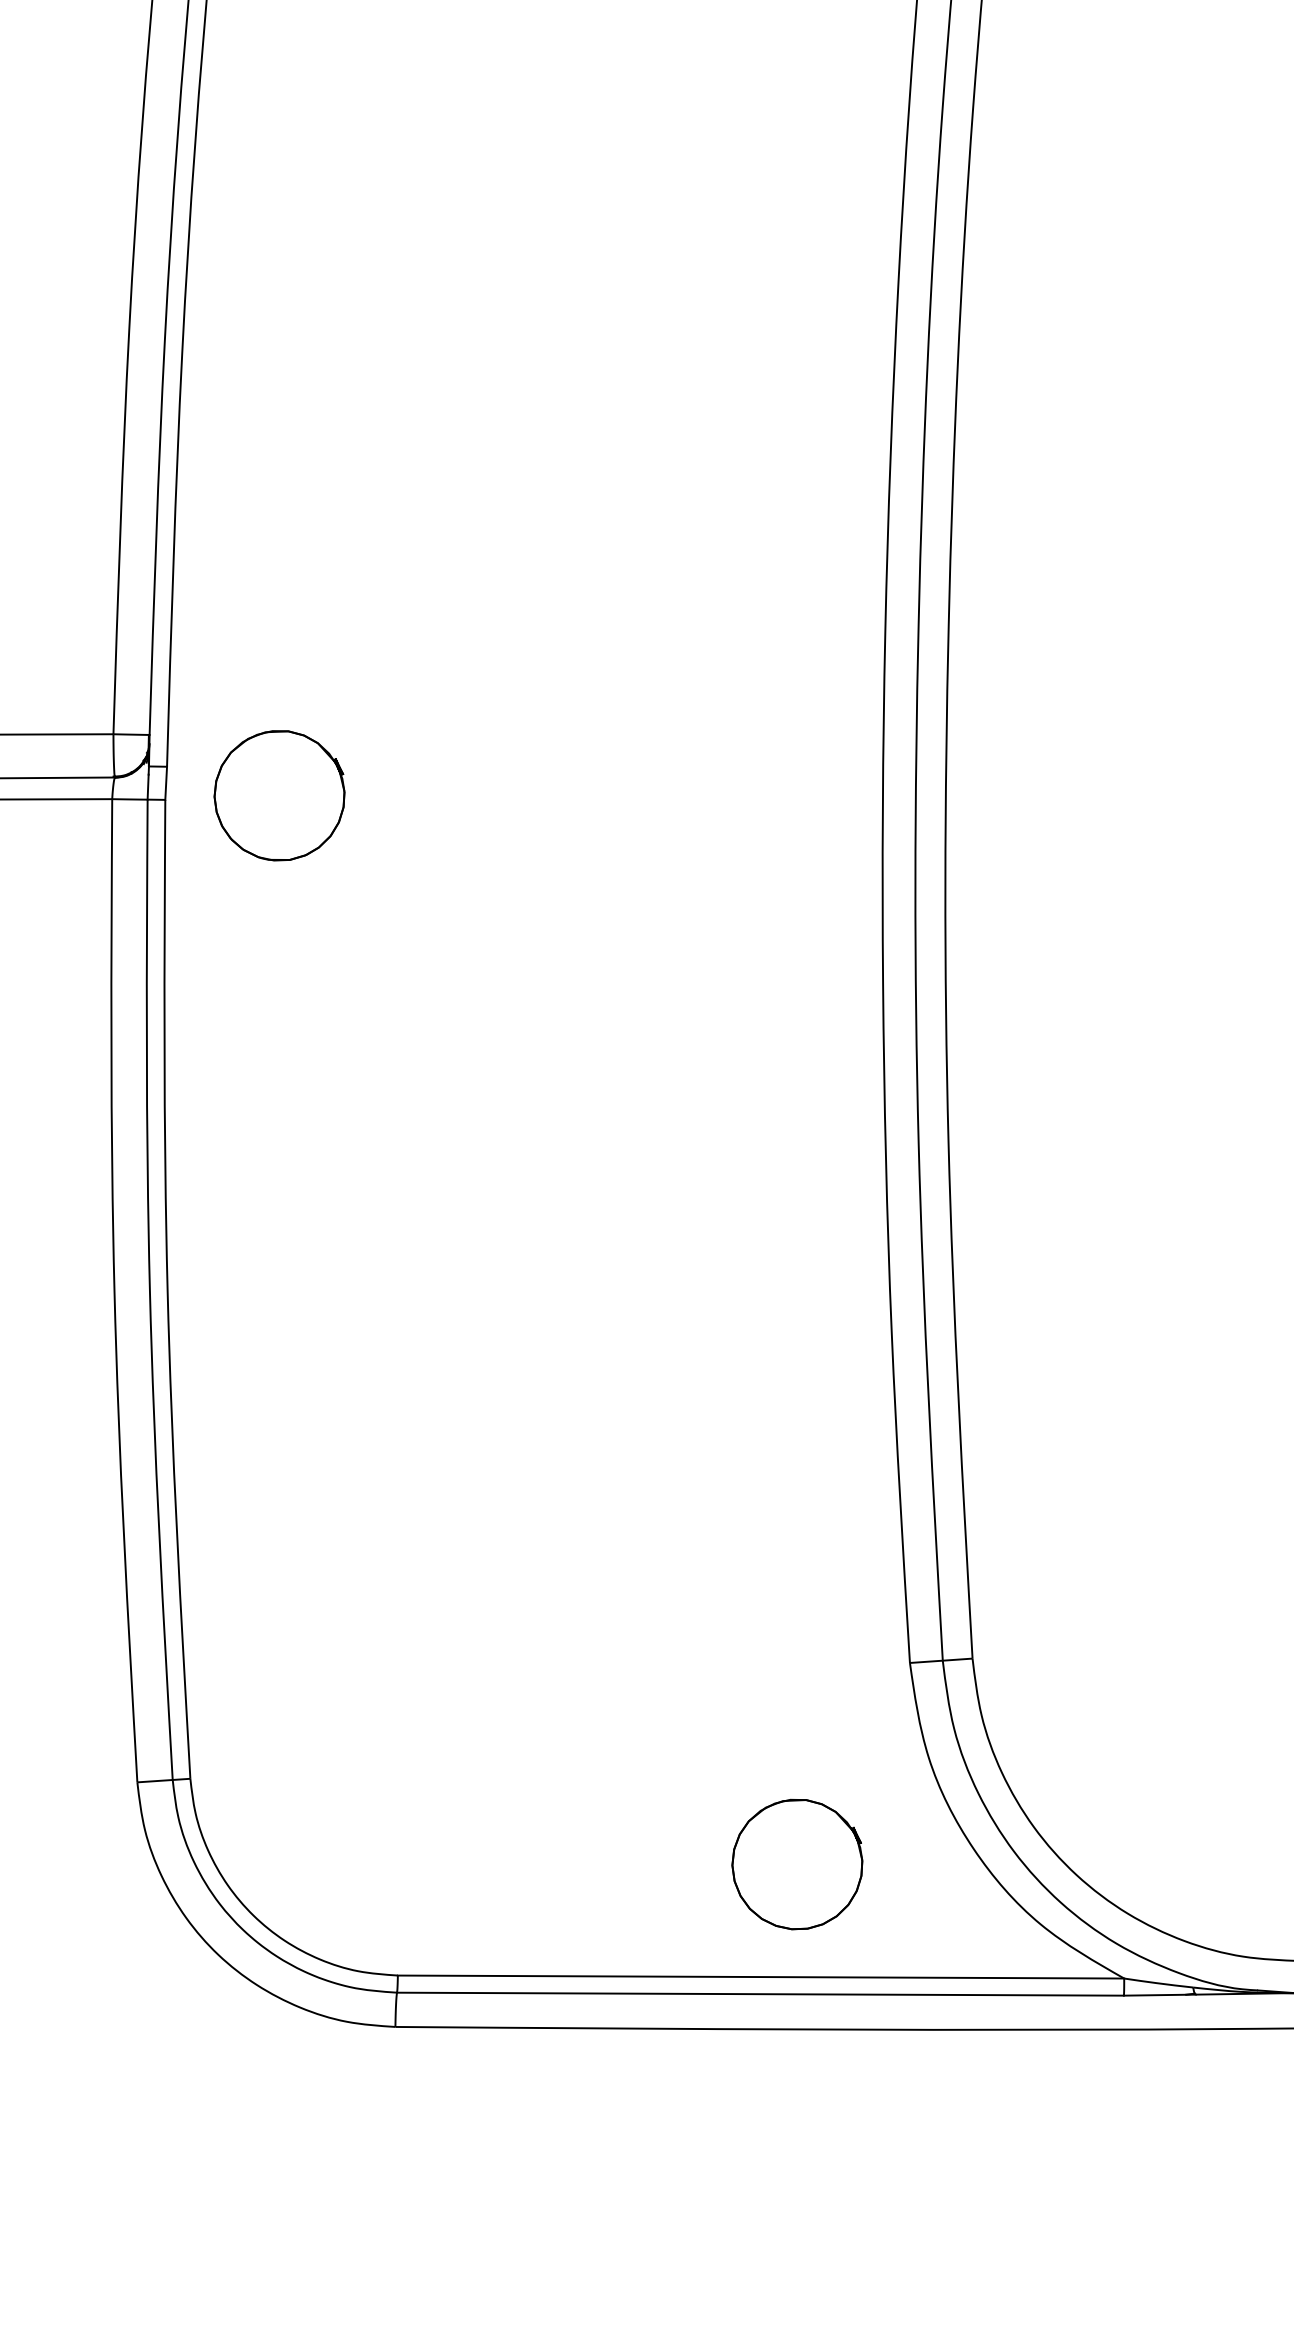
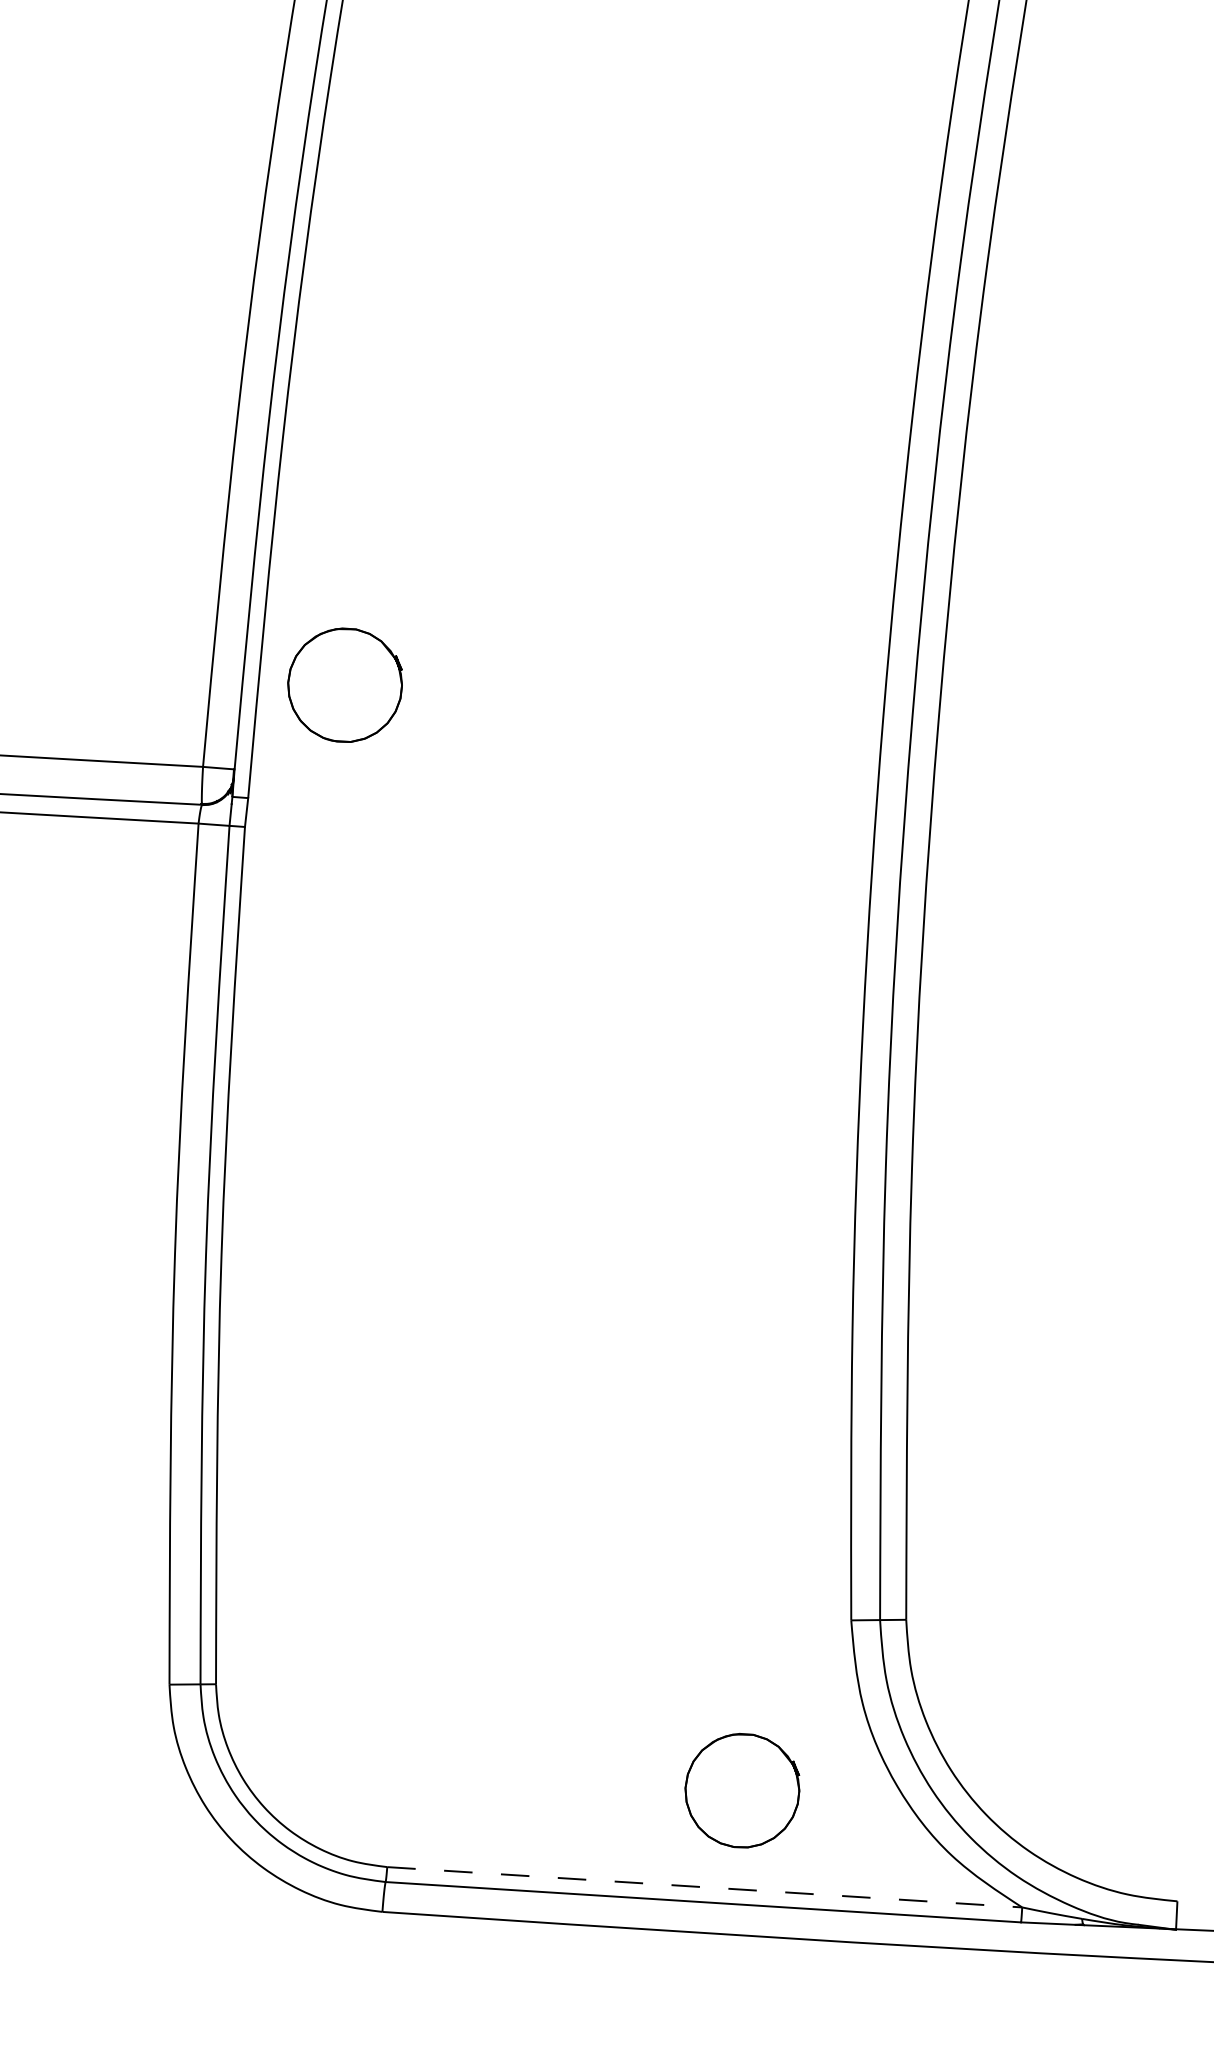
part: (278, 794) -> (344, 684), moved
line: (761, 1977) -> (705, 1887), solid -> dashed

